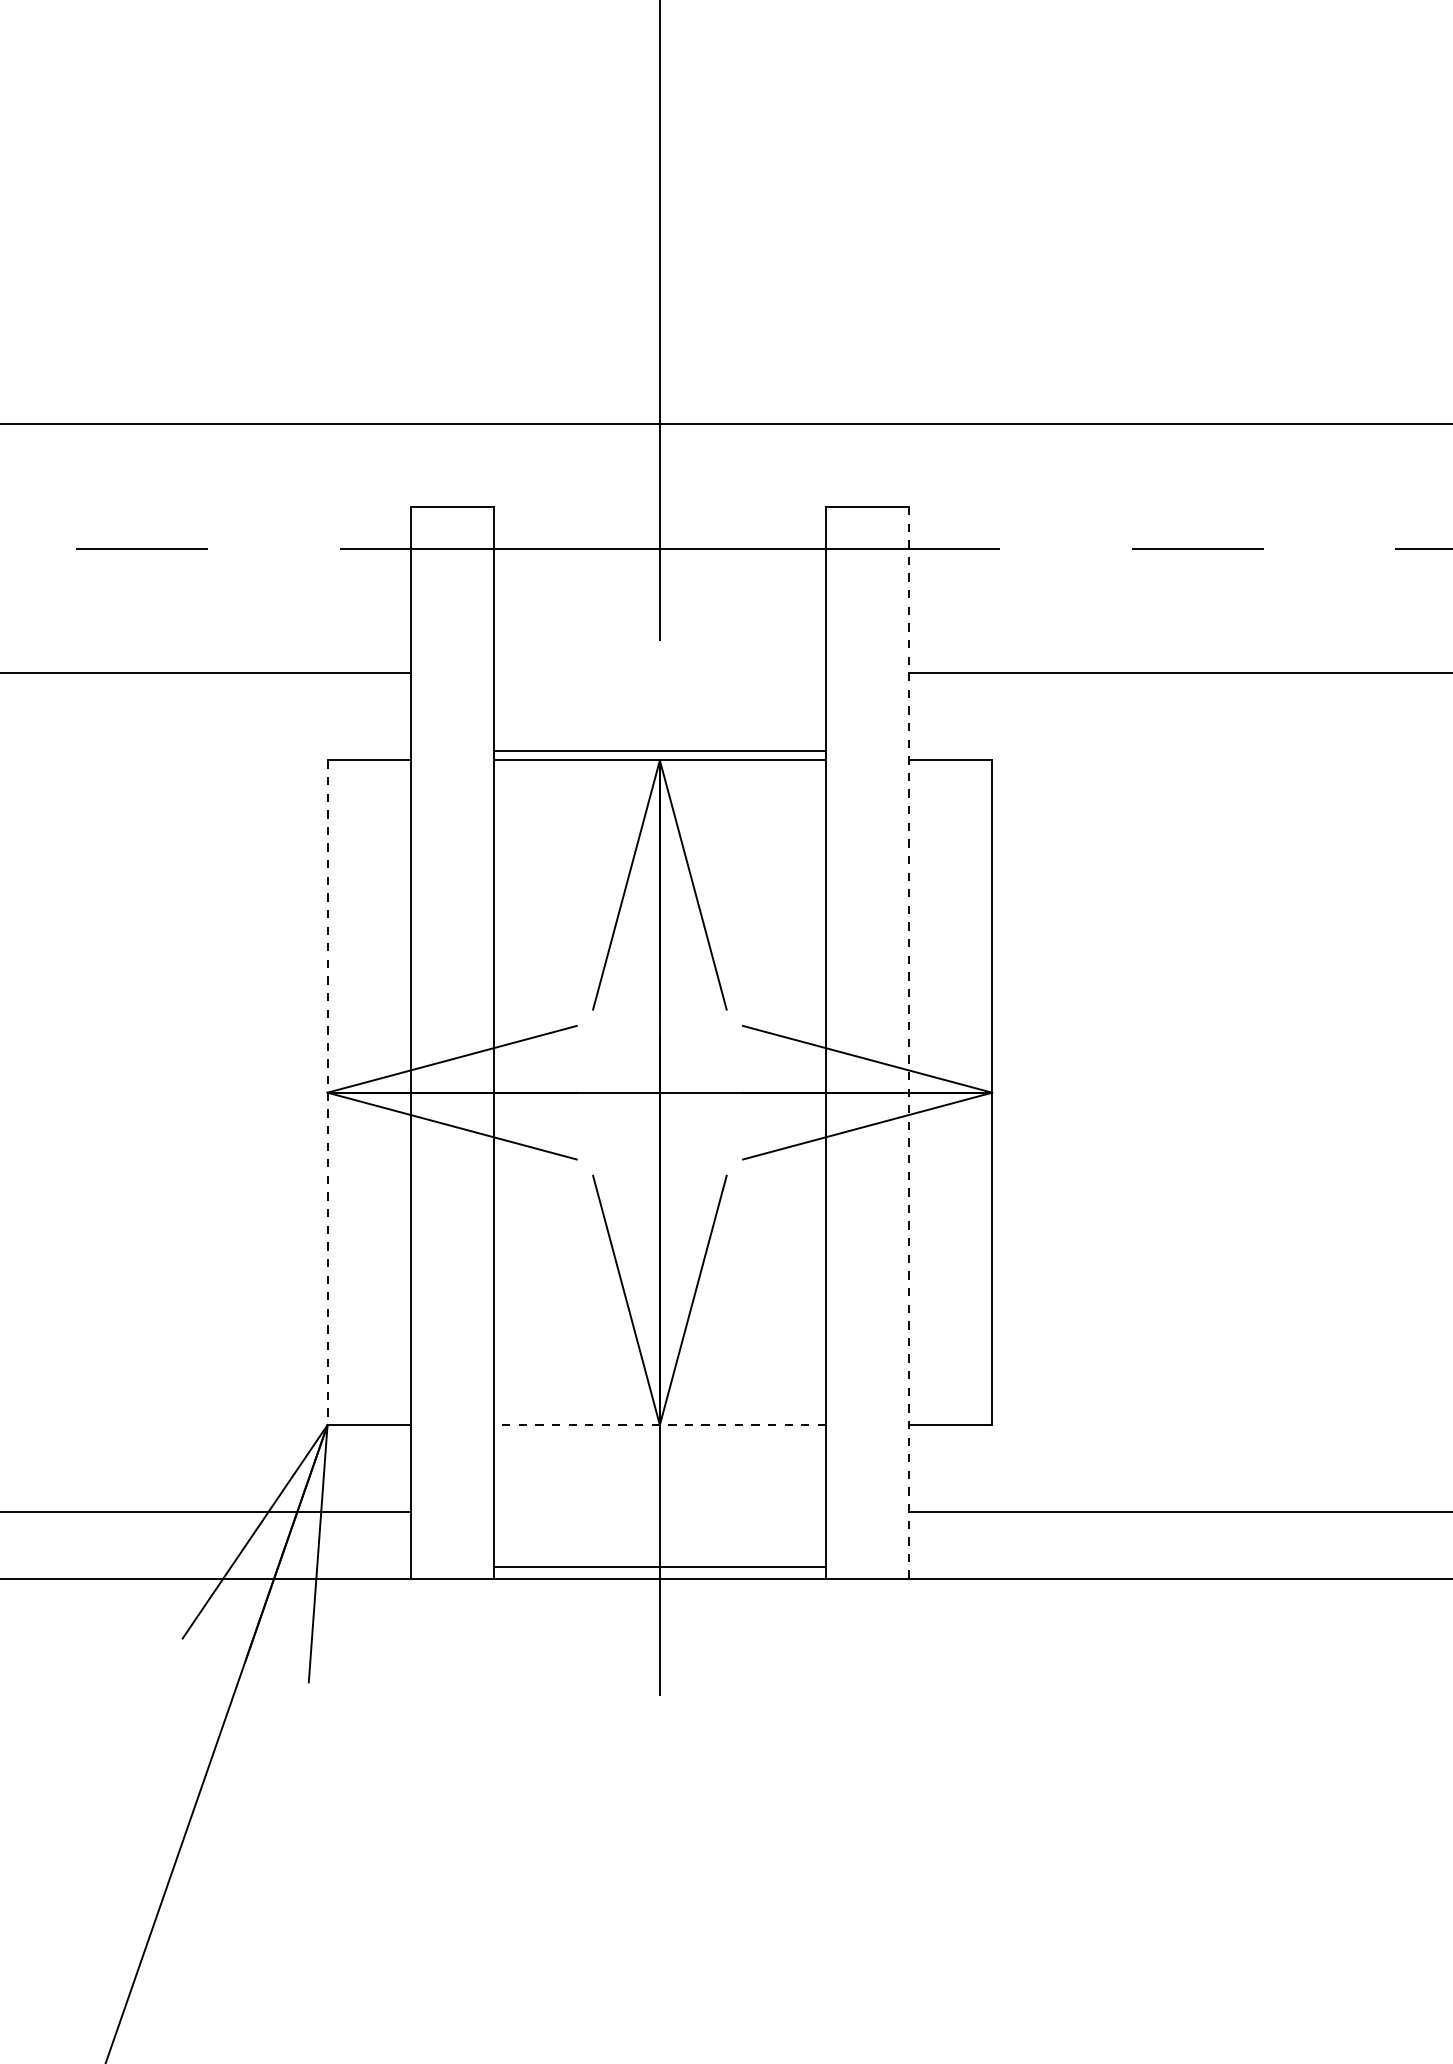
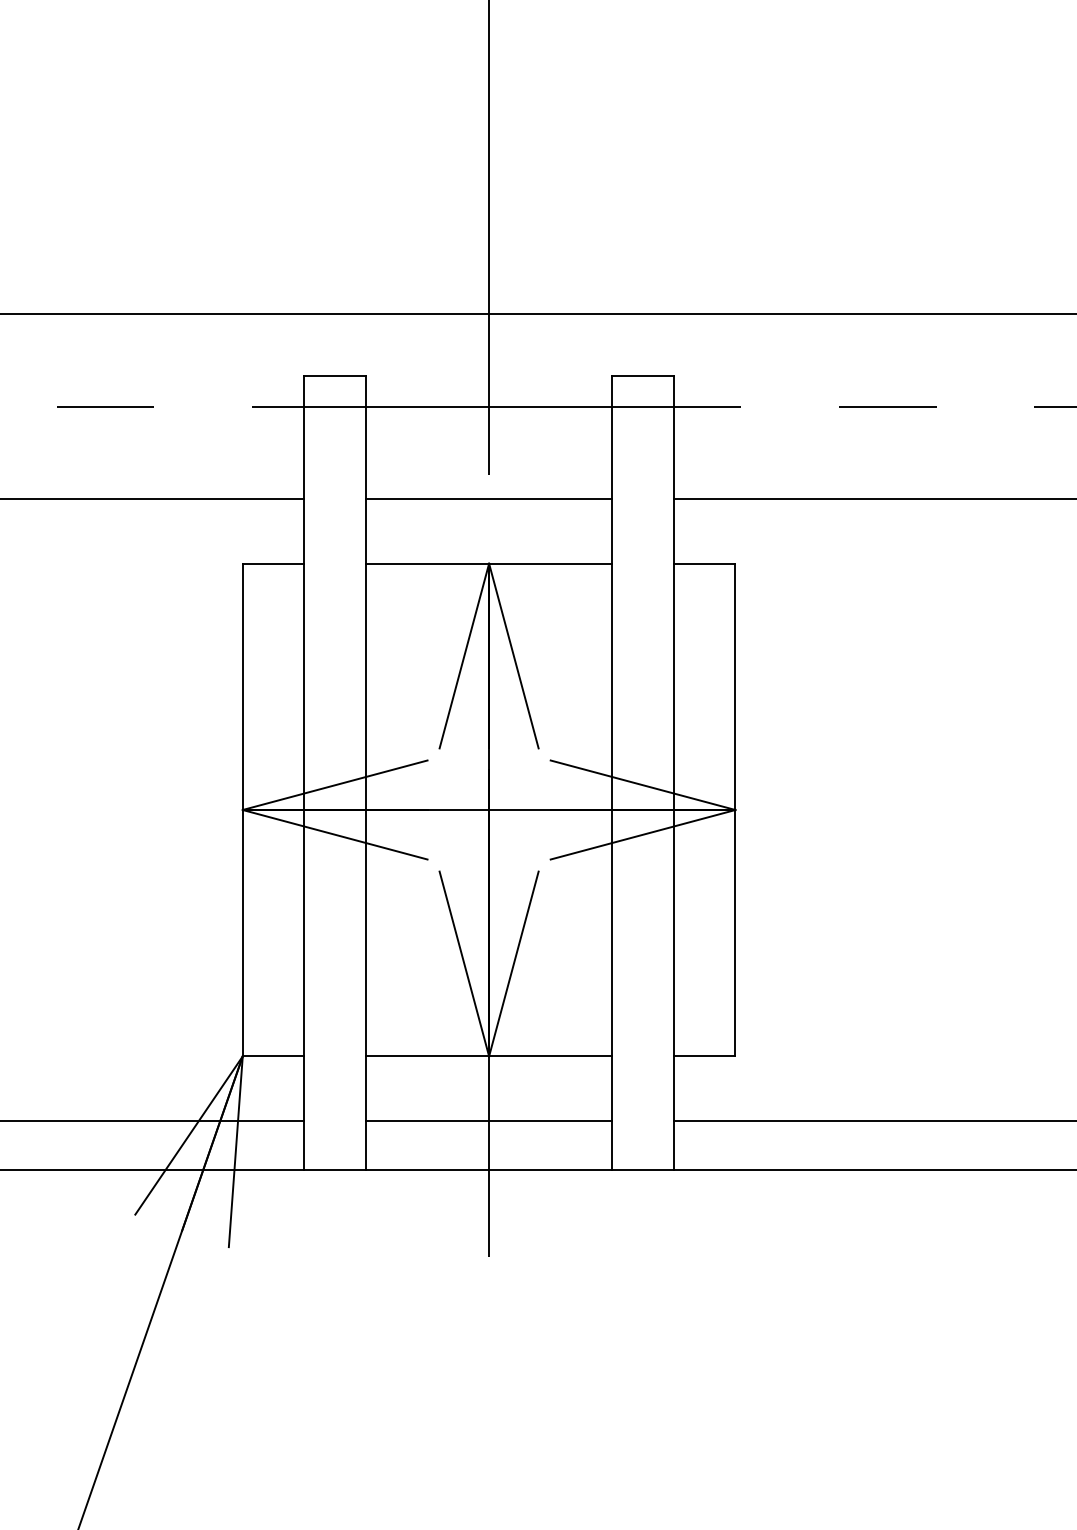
line: (659, 751) -> (488, 499), moved
line: (909, 1042) -> (674, 772), dashed -> solid
line: (327, 1093) -> (242, 810), dashed -> solid
line: (659, 1425) -> (488, 1056), dashed -> solid
line: (659, 1567) -> (488, 1121), moved

